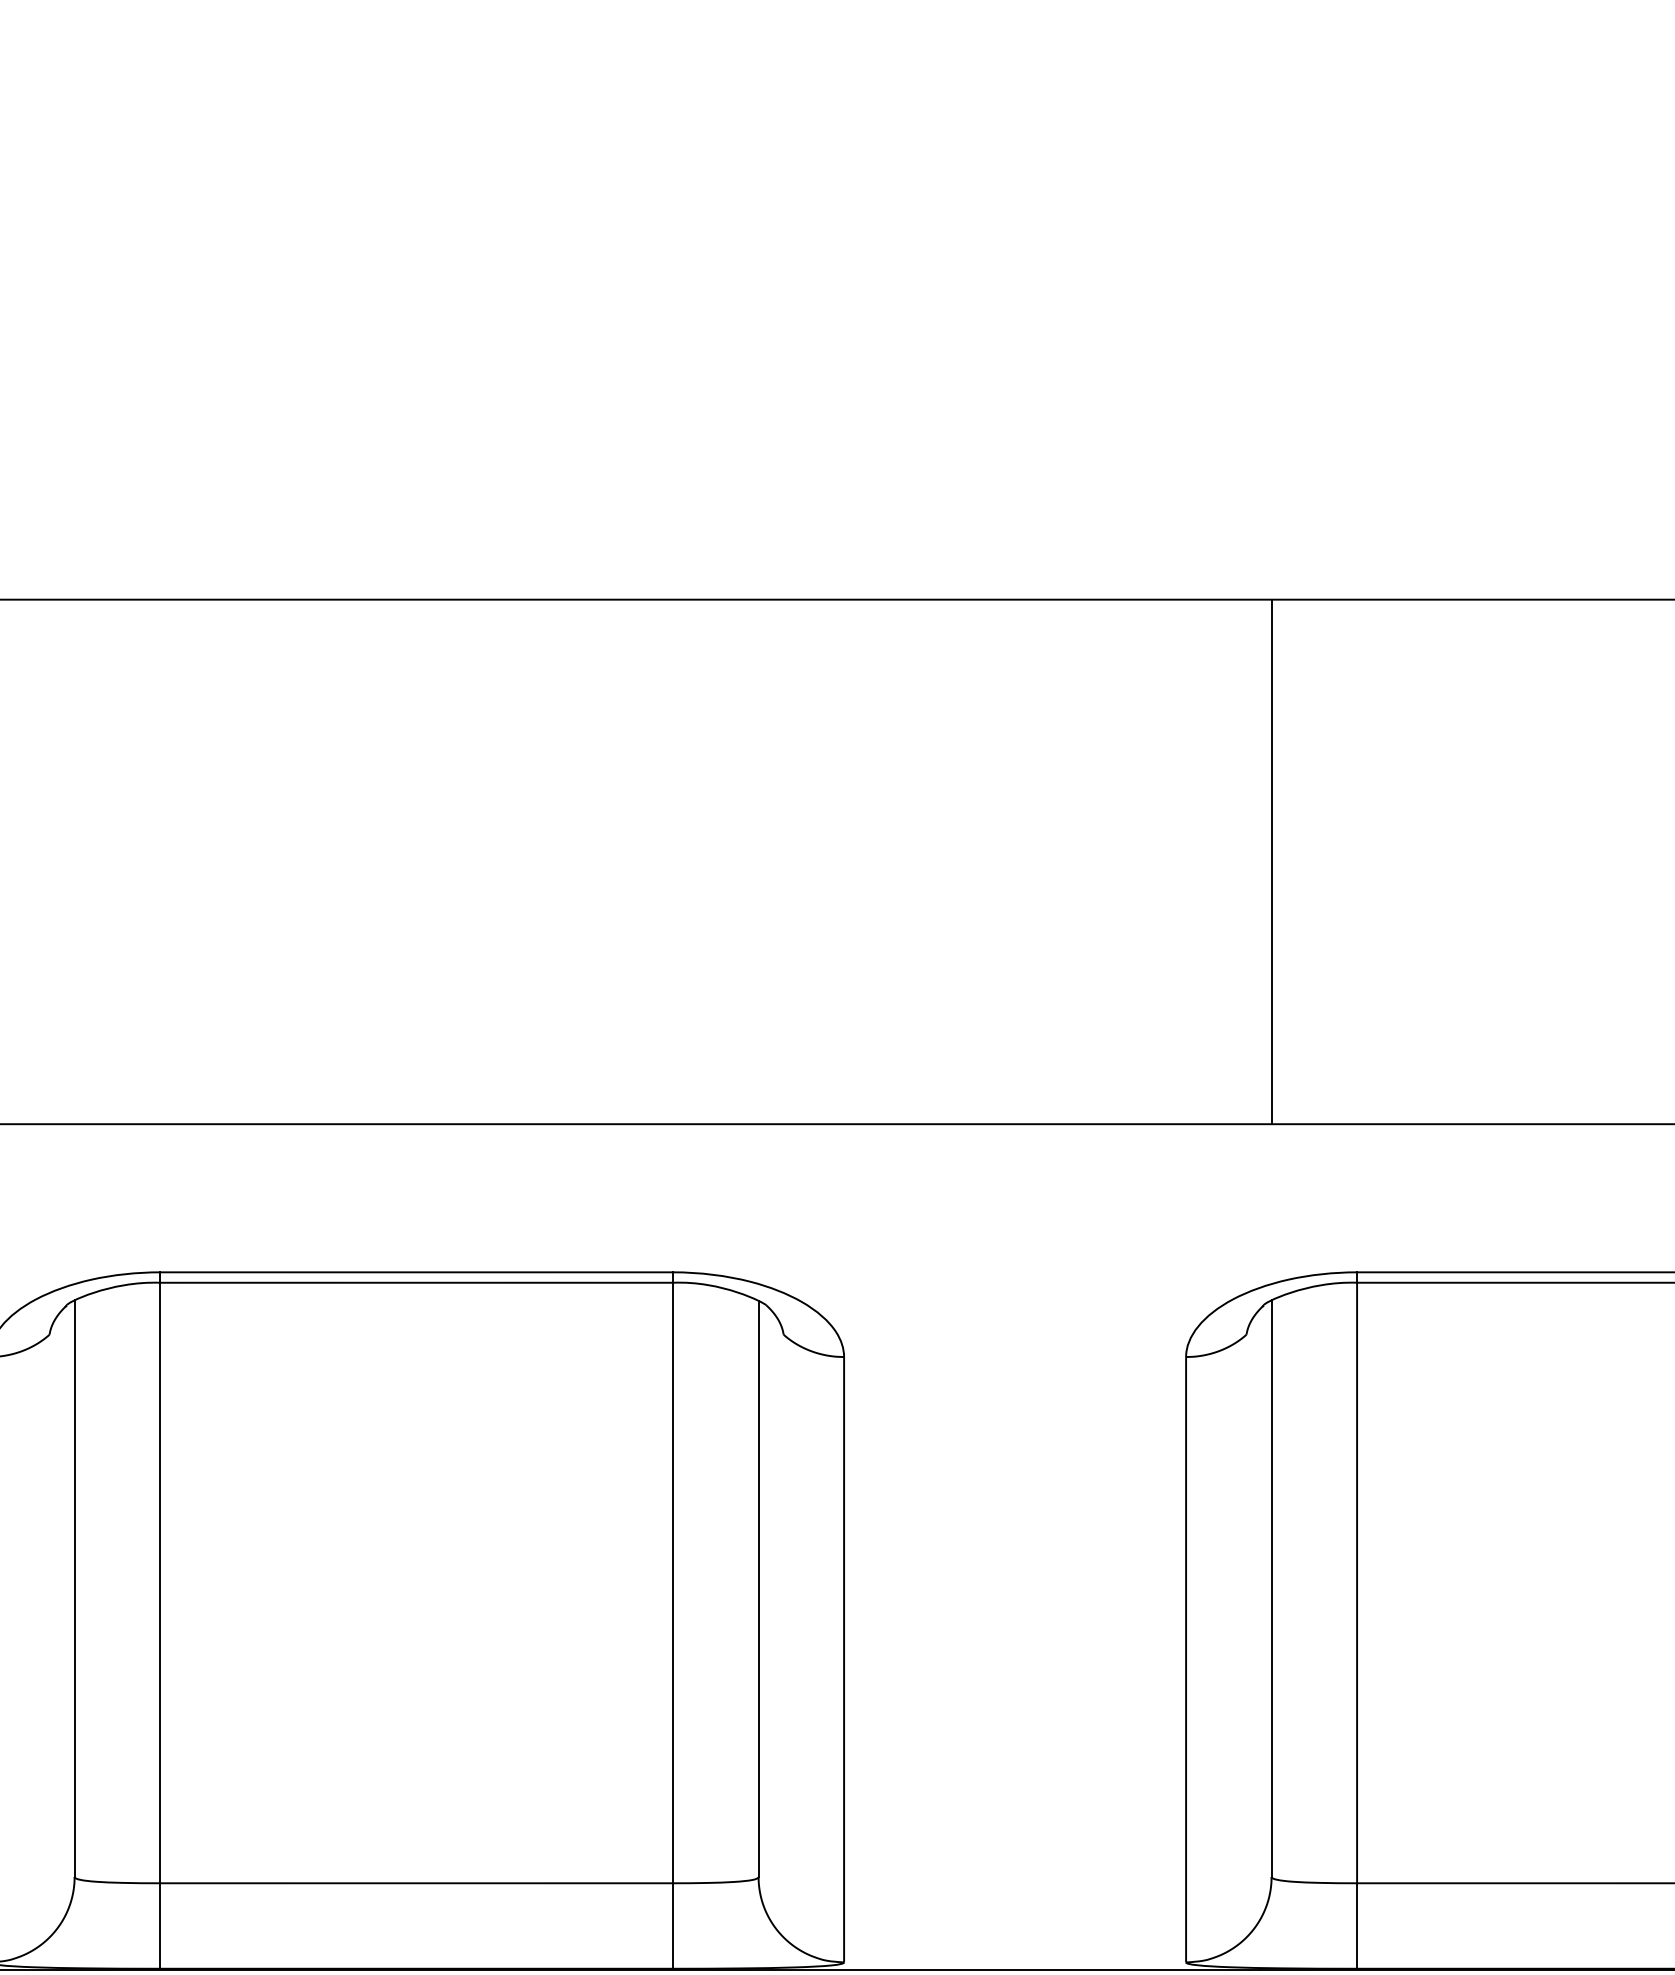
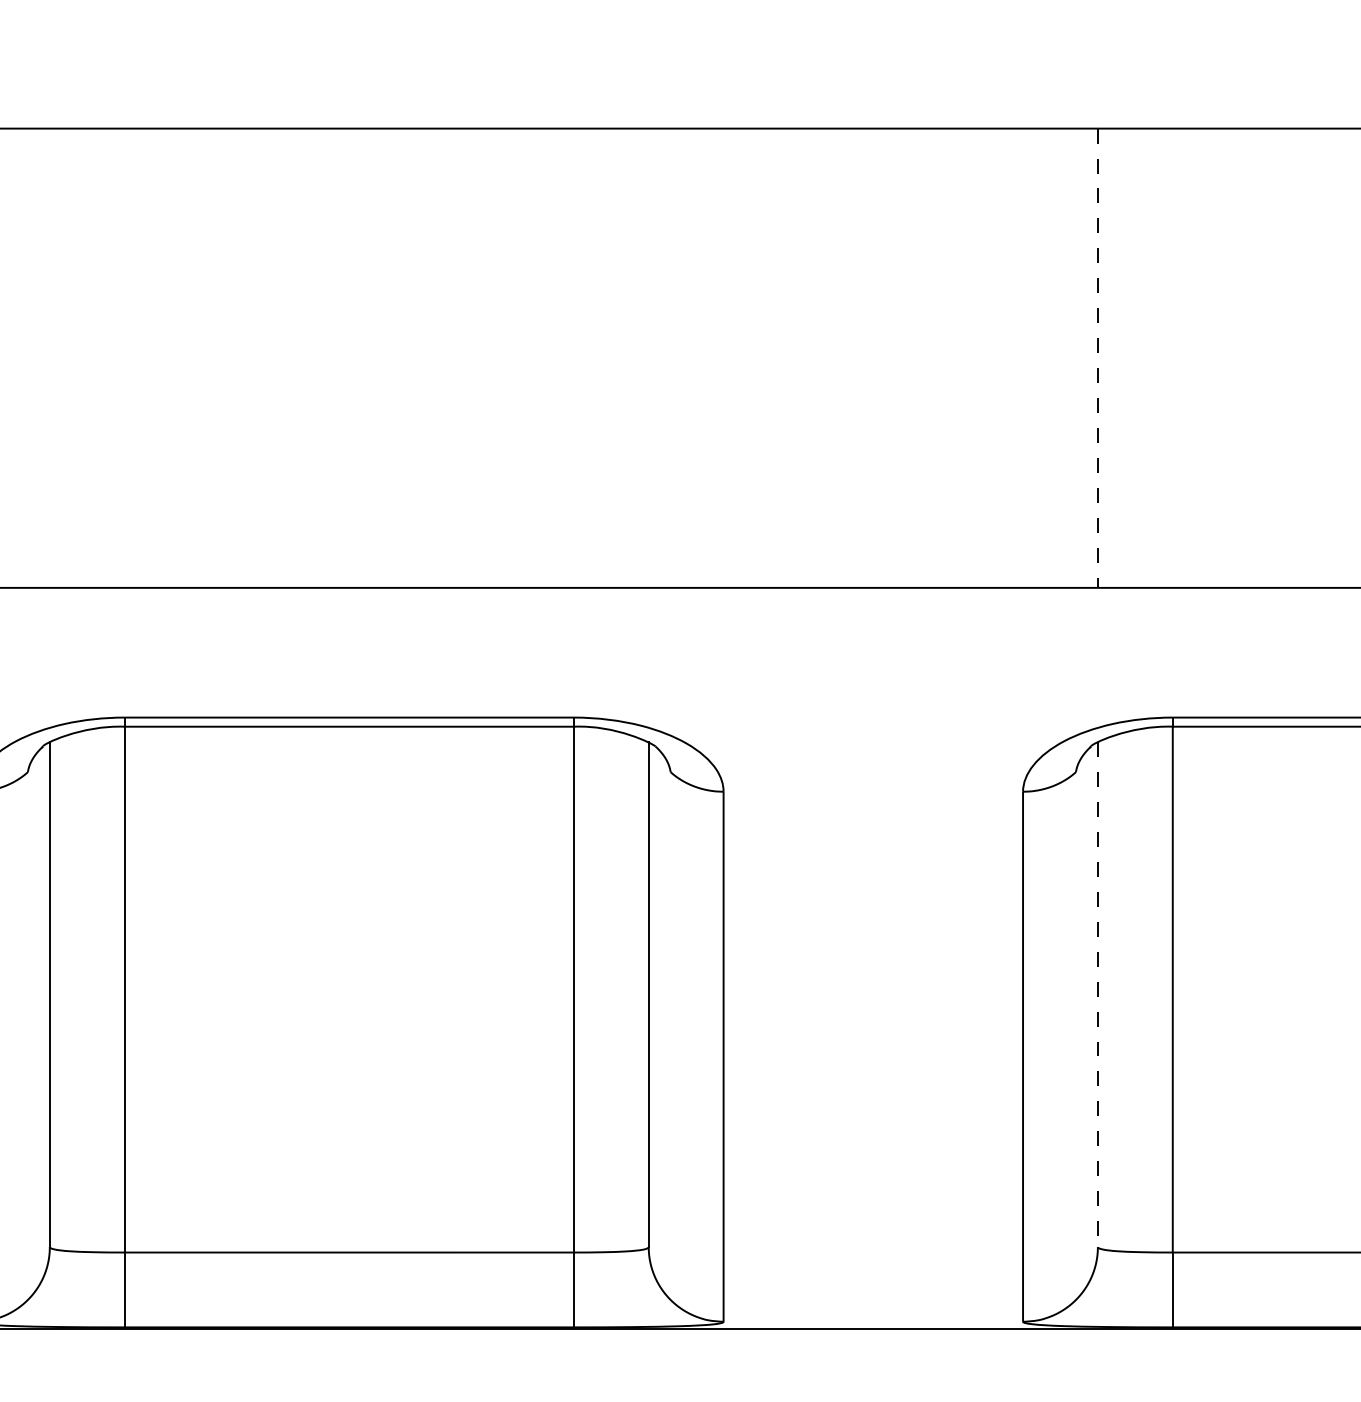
line: (1271, 862) -> (1097, 358), solid -> dashed
line: (1271, 1589) -> (1097, 995), solid -> dashed

